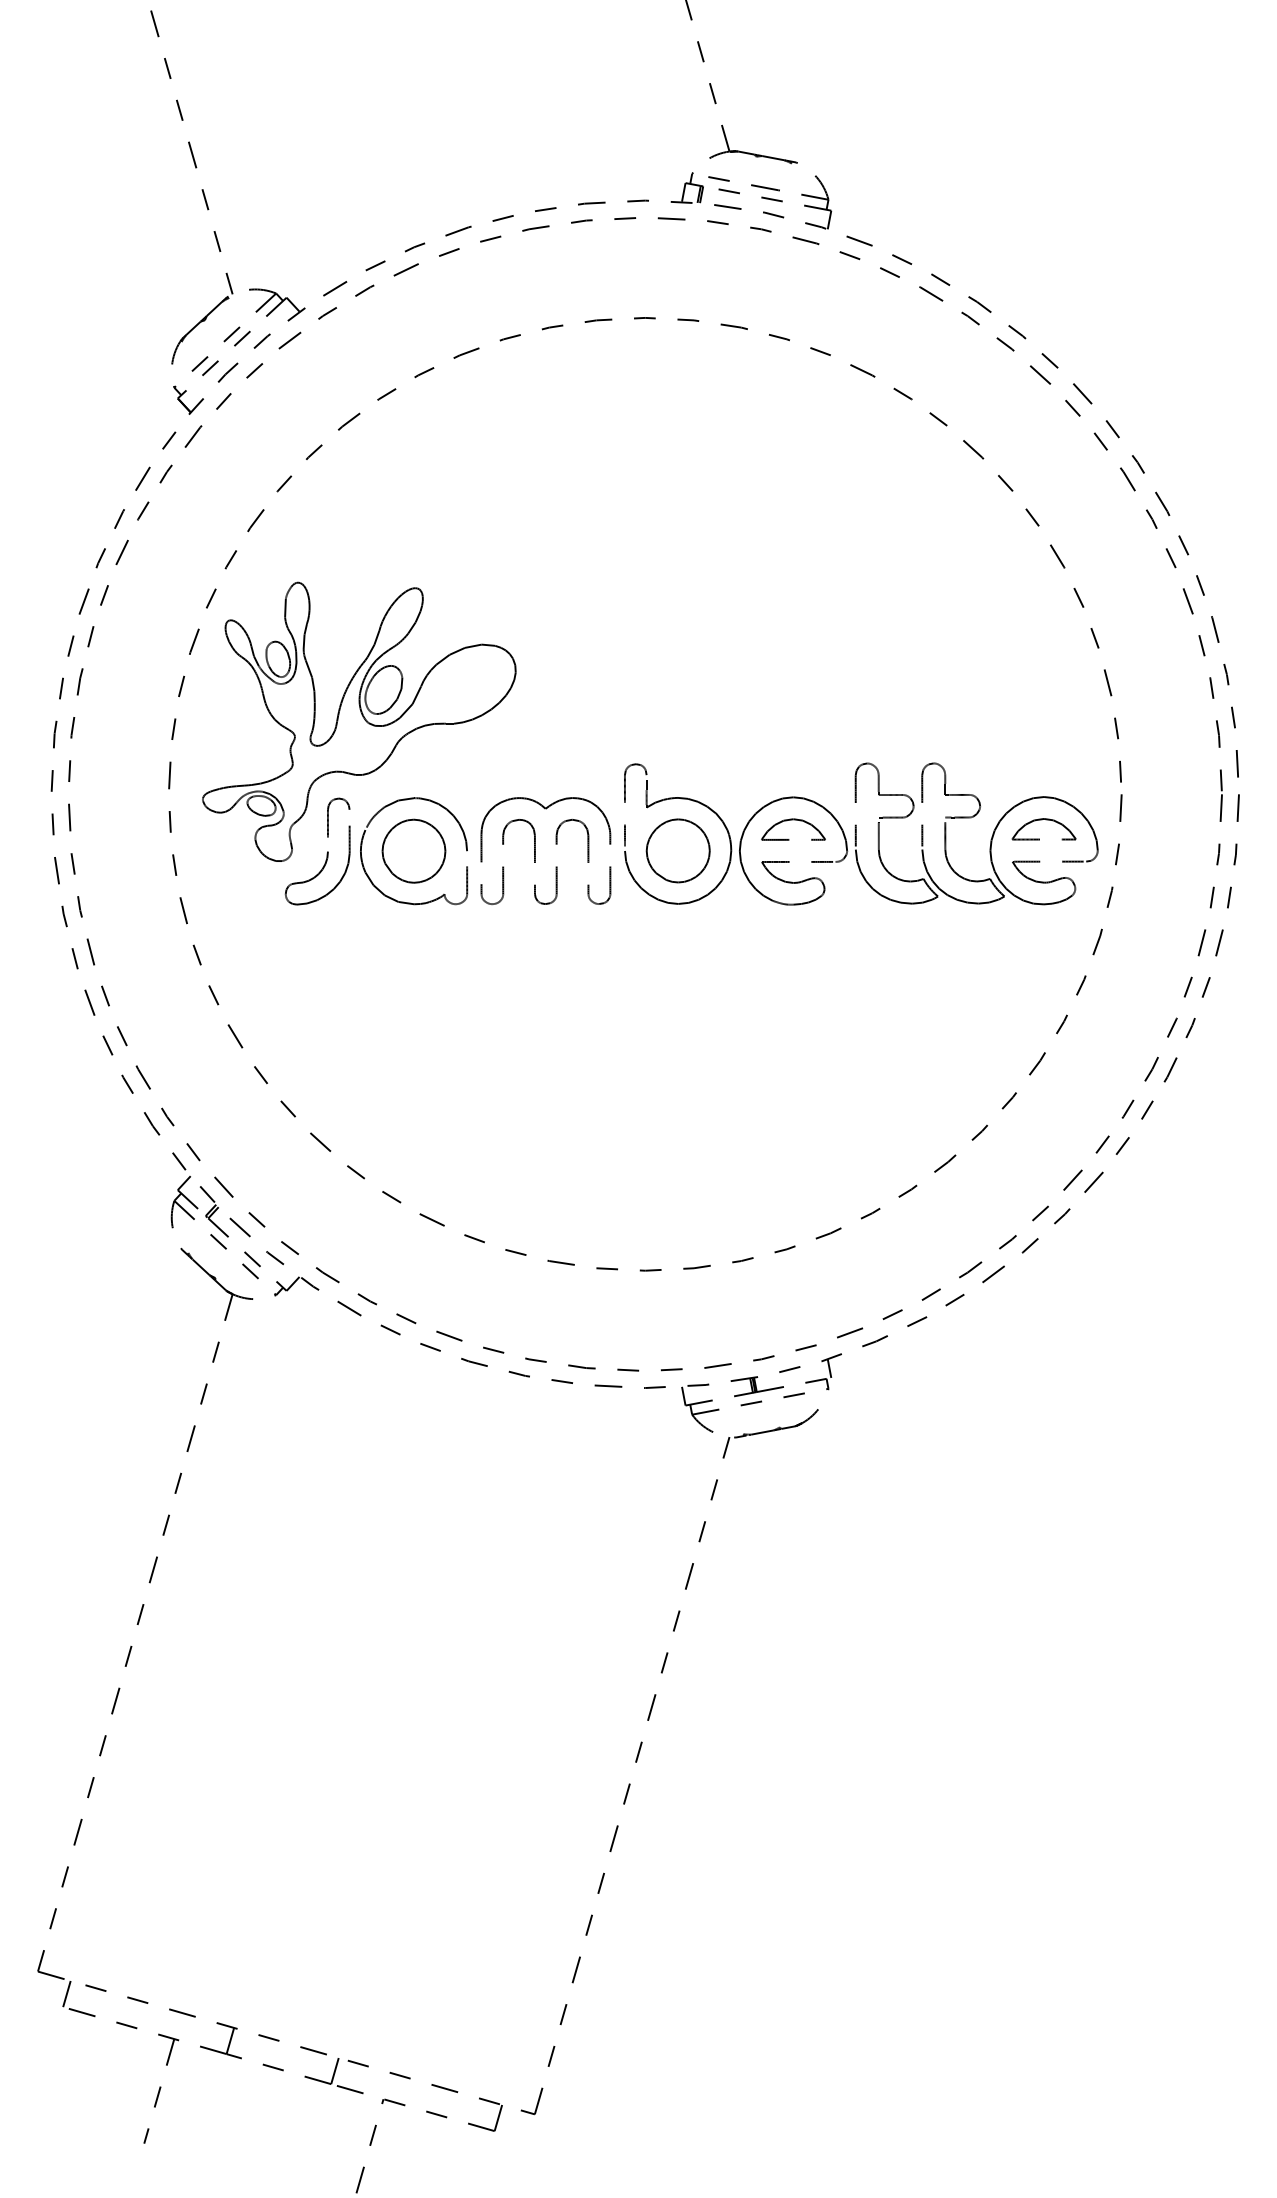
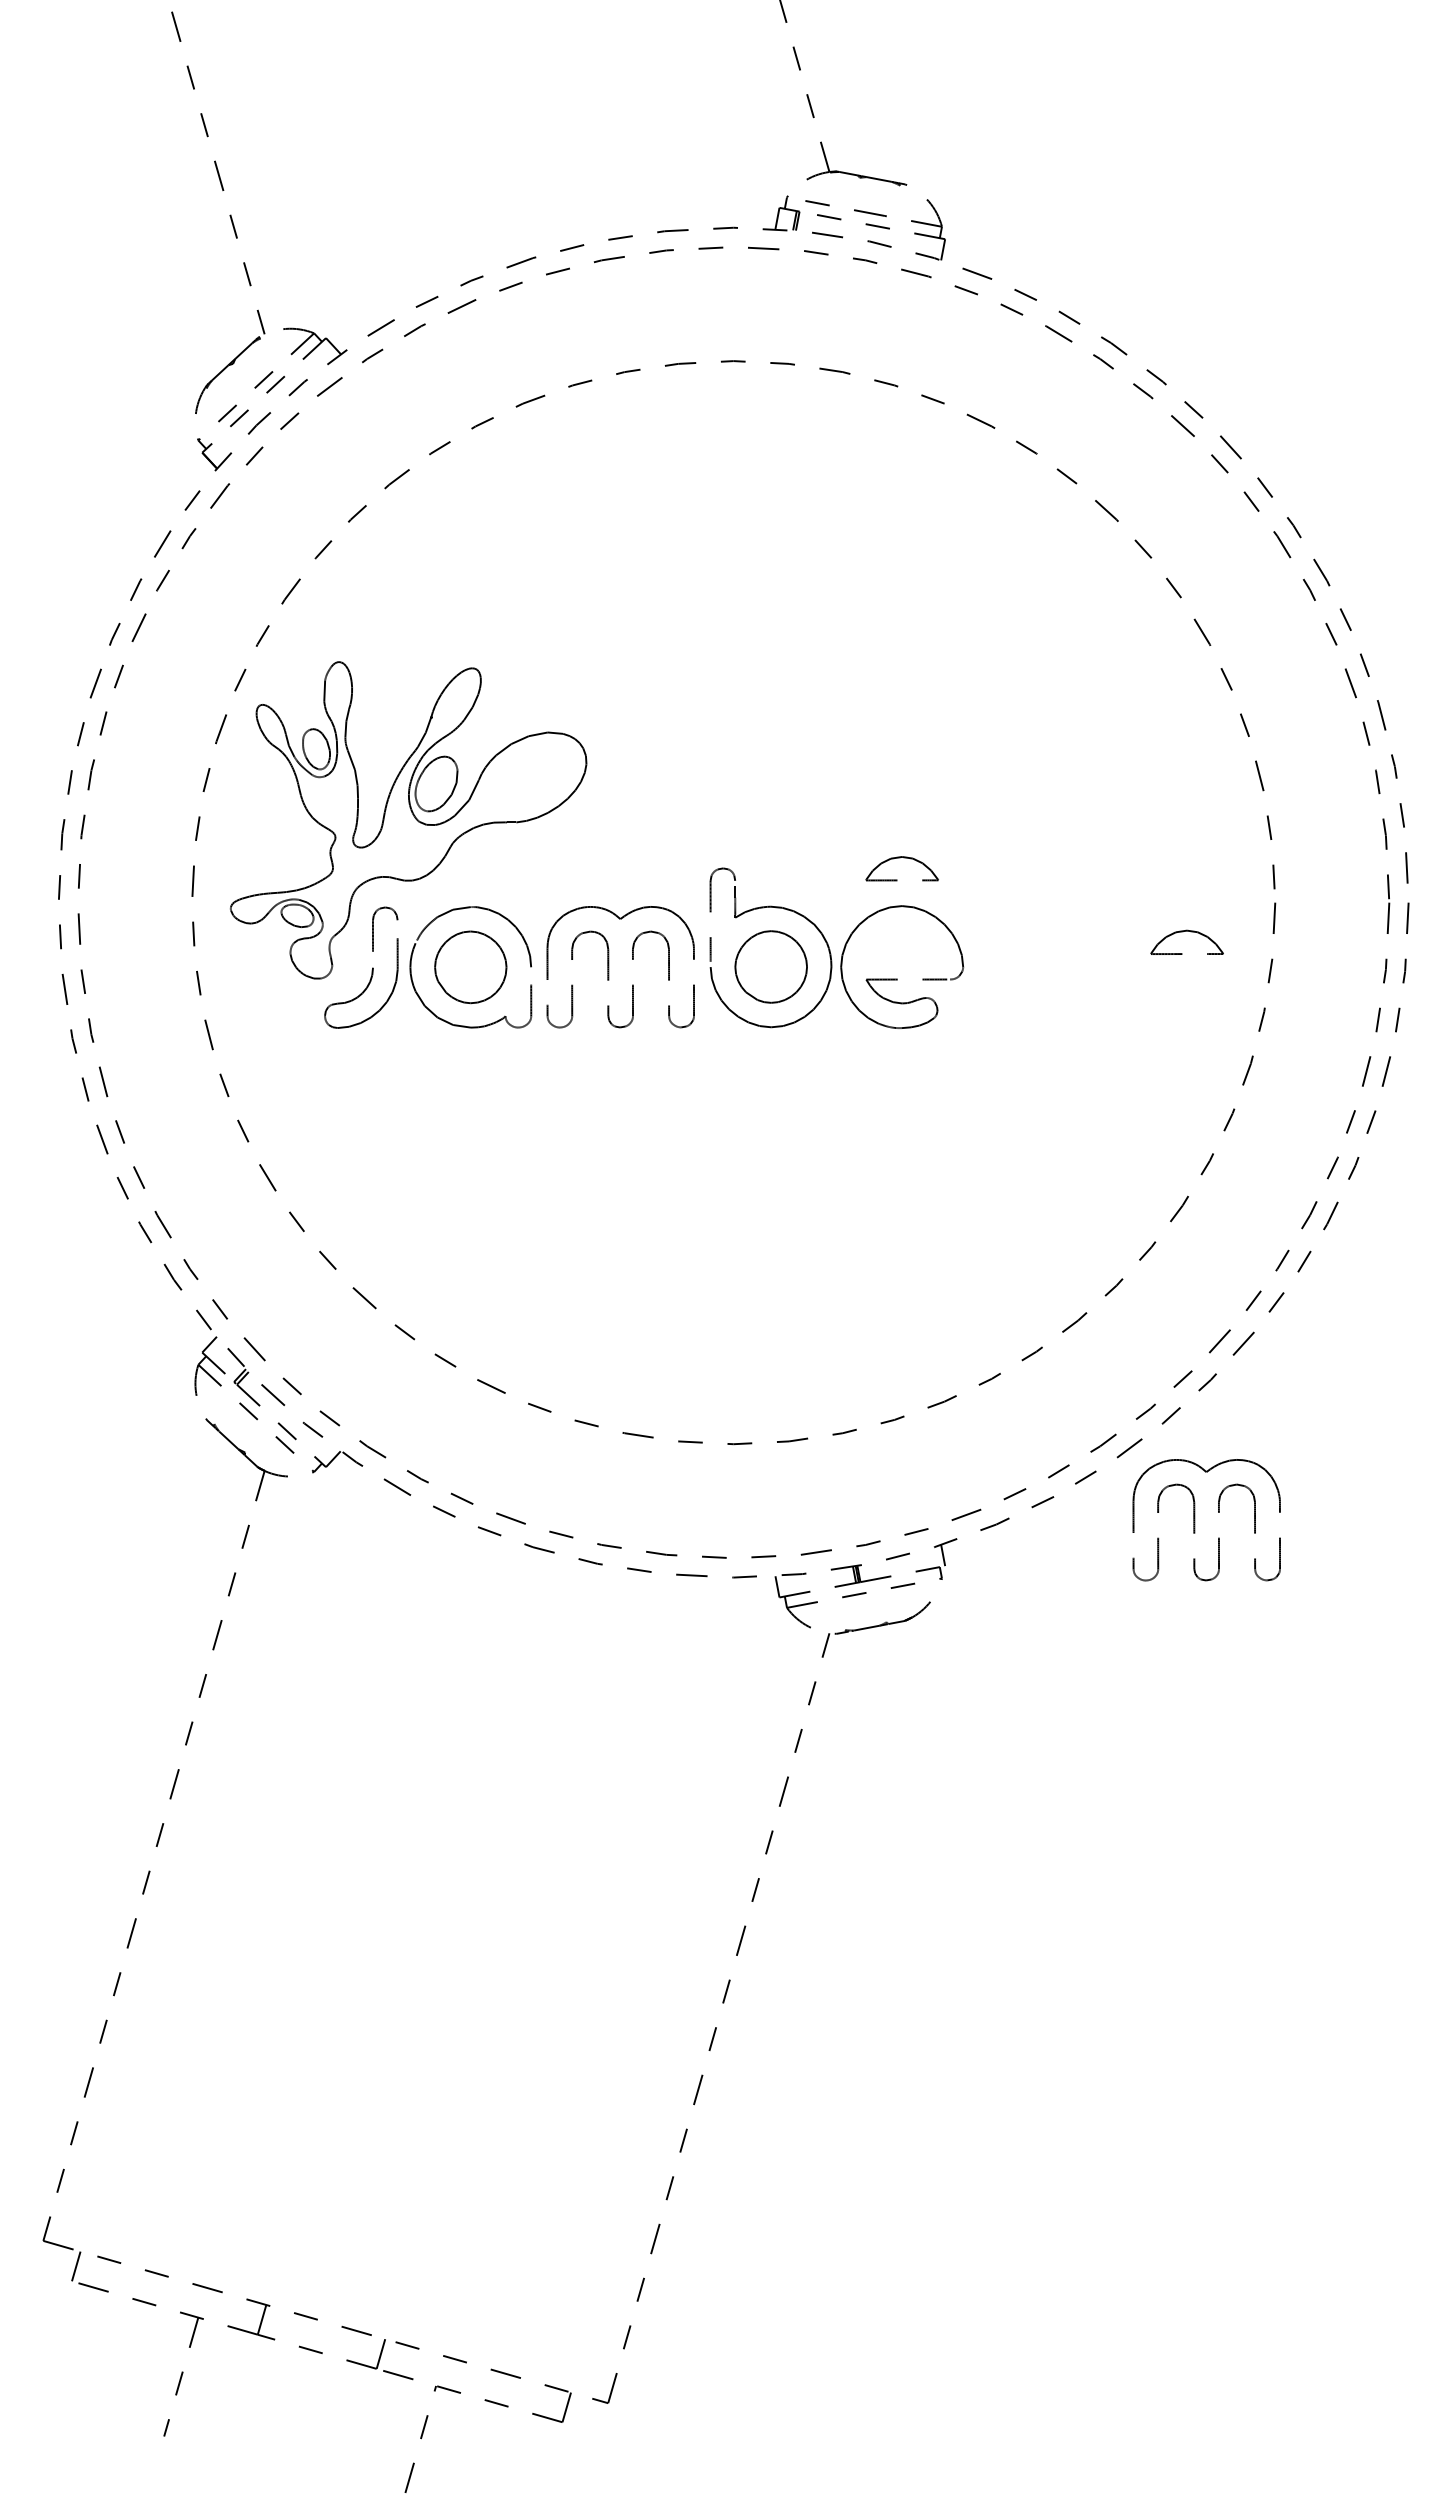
part: (792, 820) -> (900, 858), moved
part: (990, 839) -> (1126, 953), removed
part: (1051, 1337) -> (1195, 1520), added

